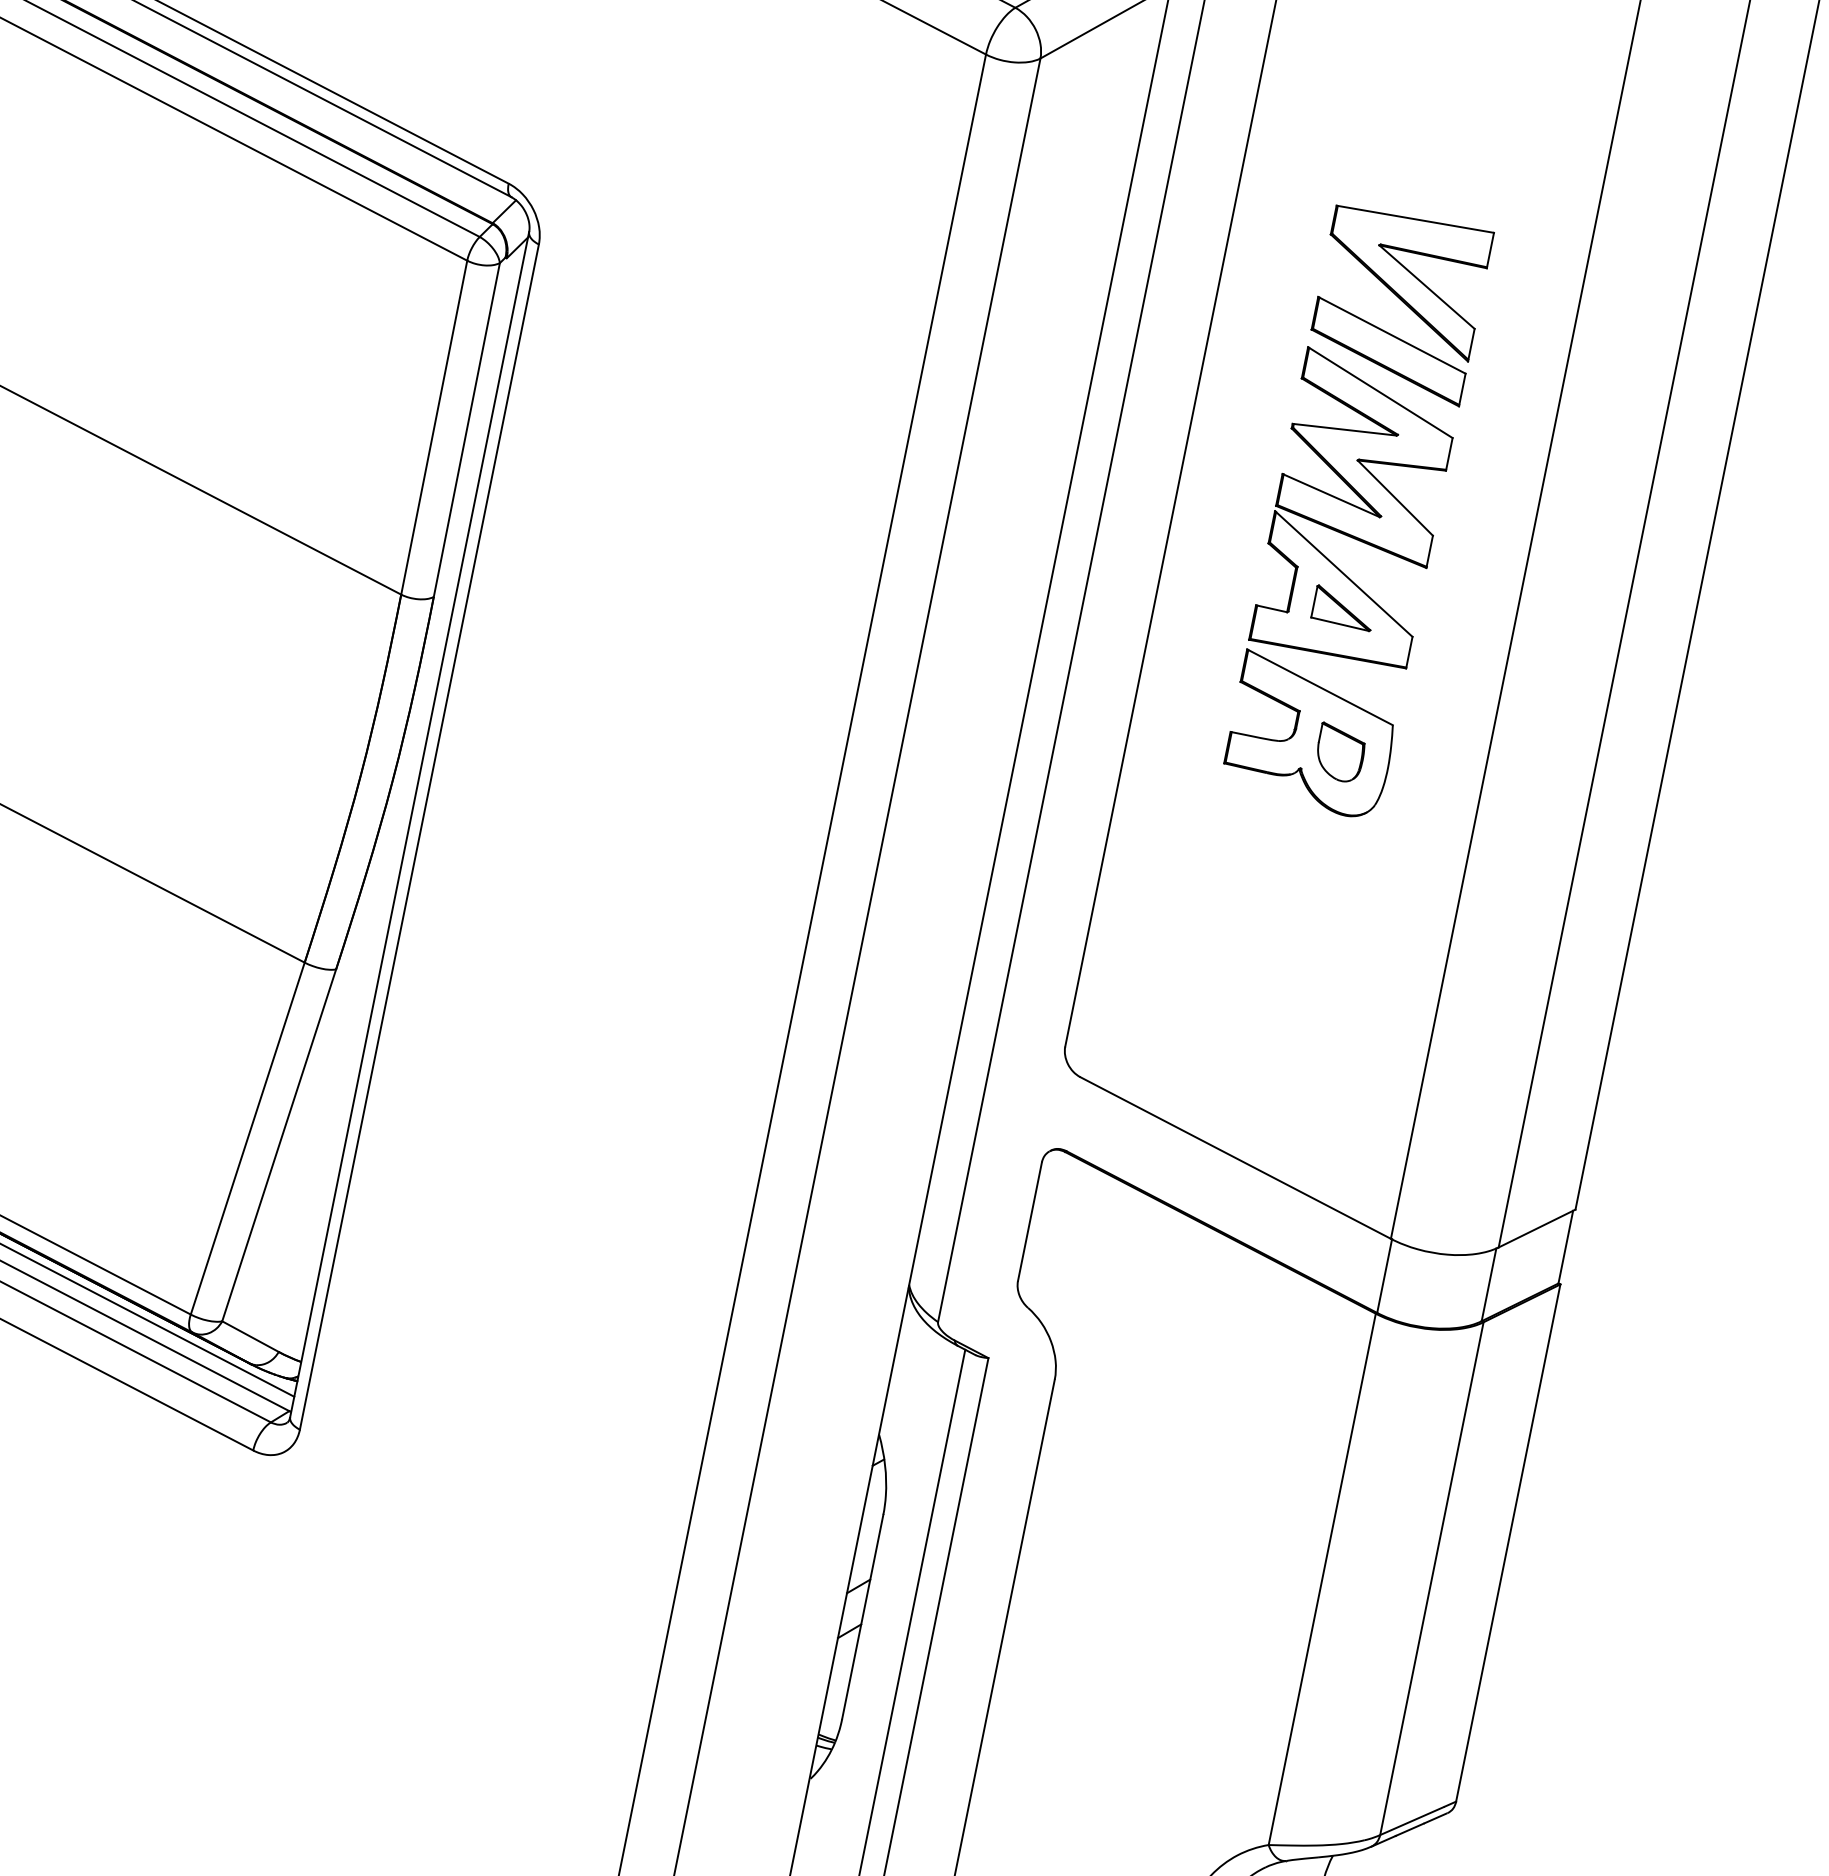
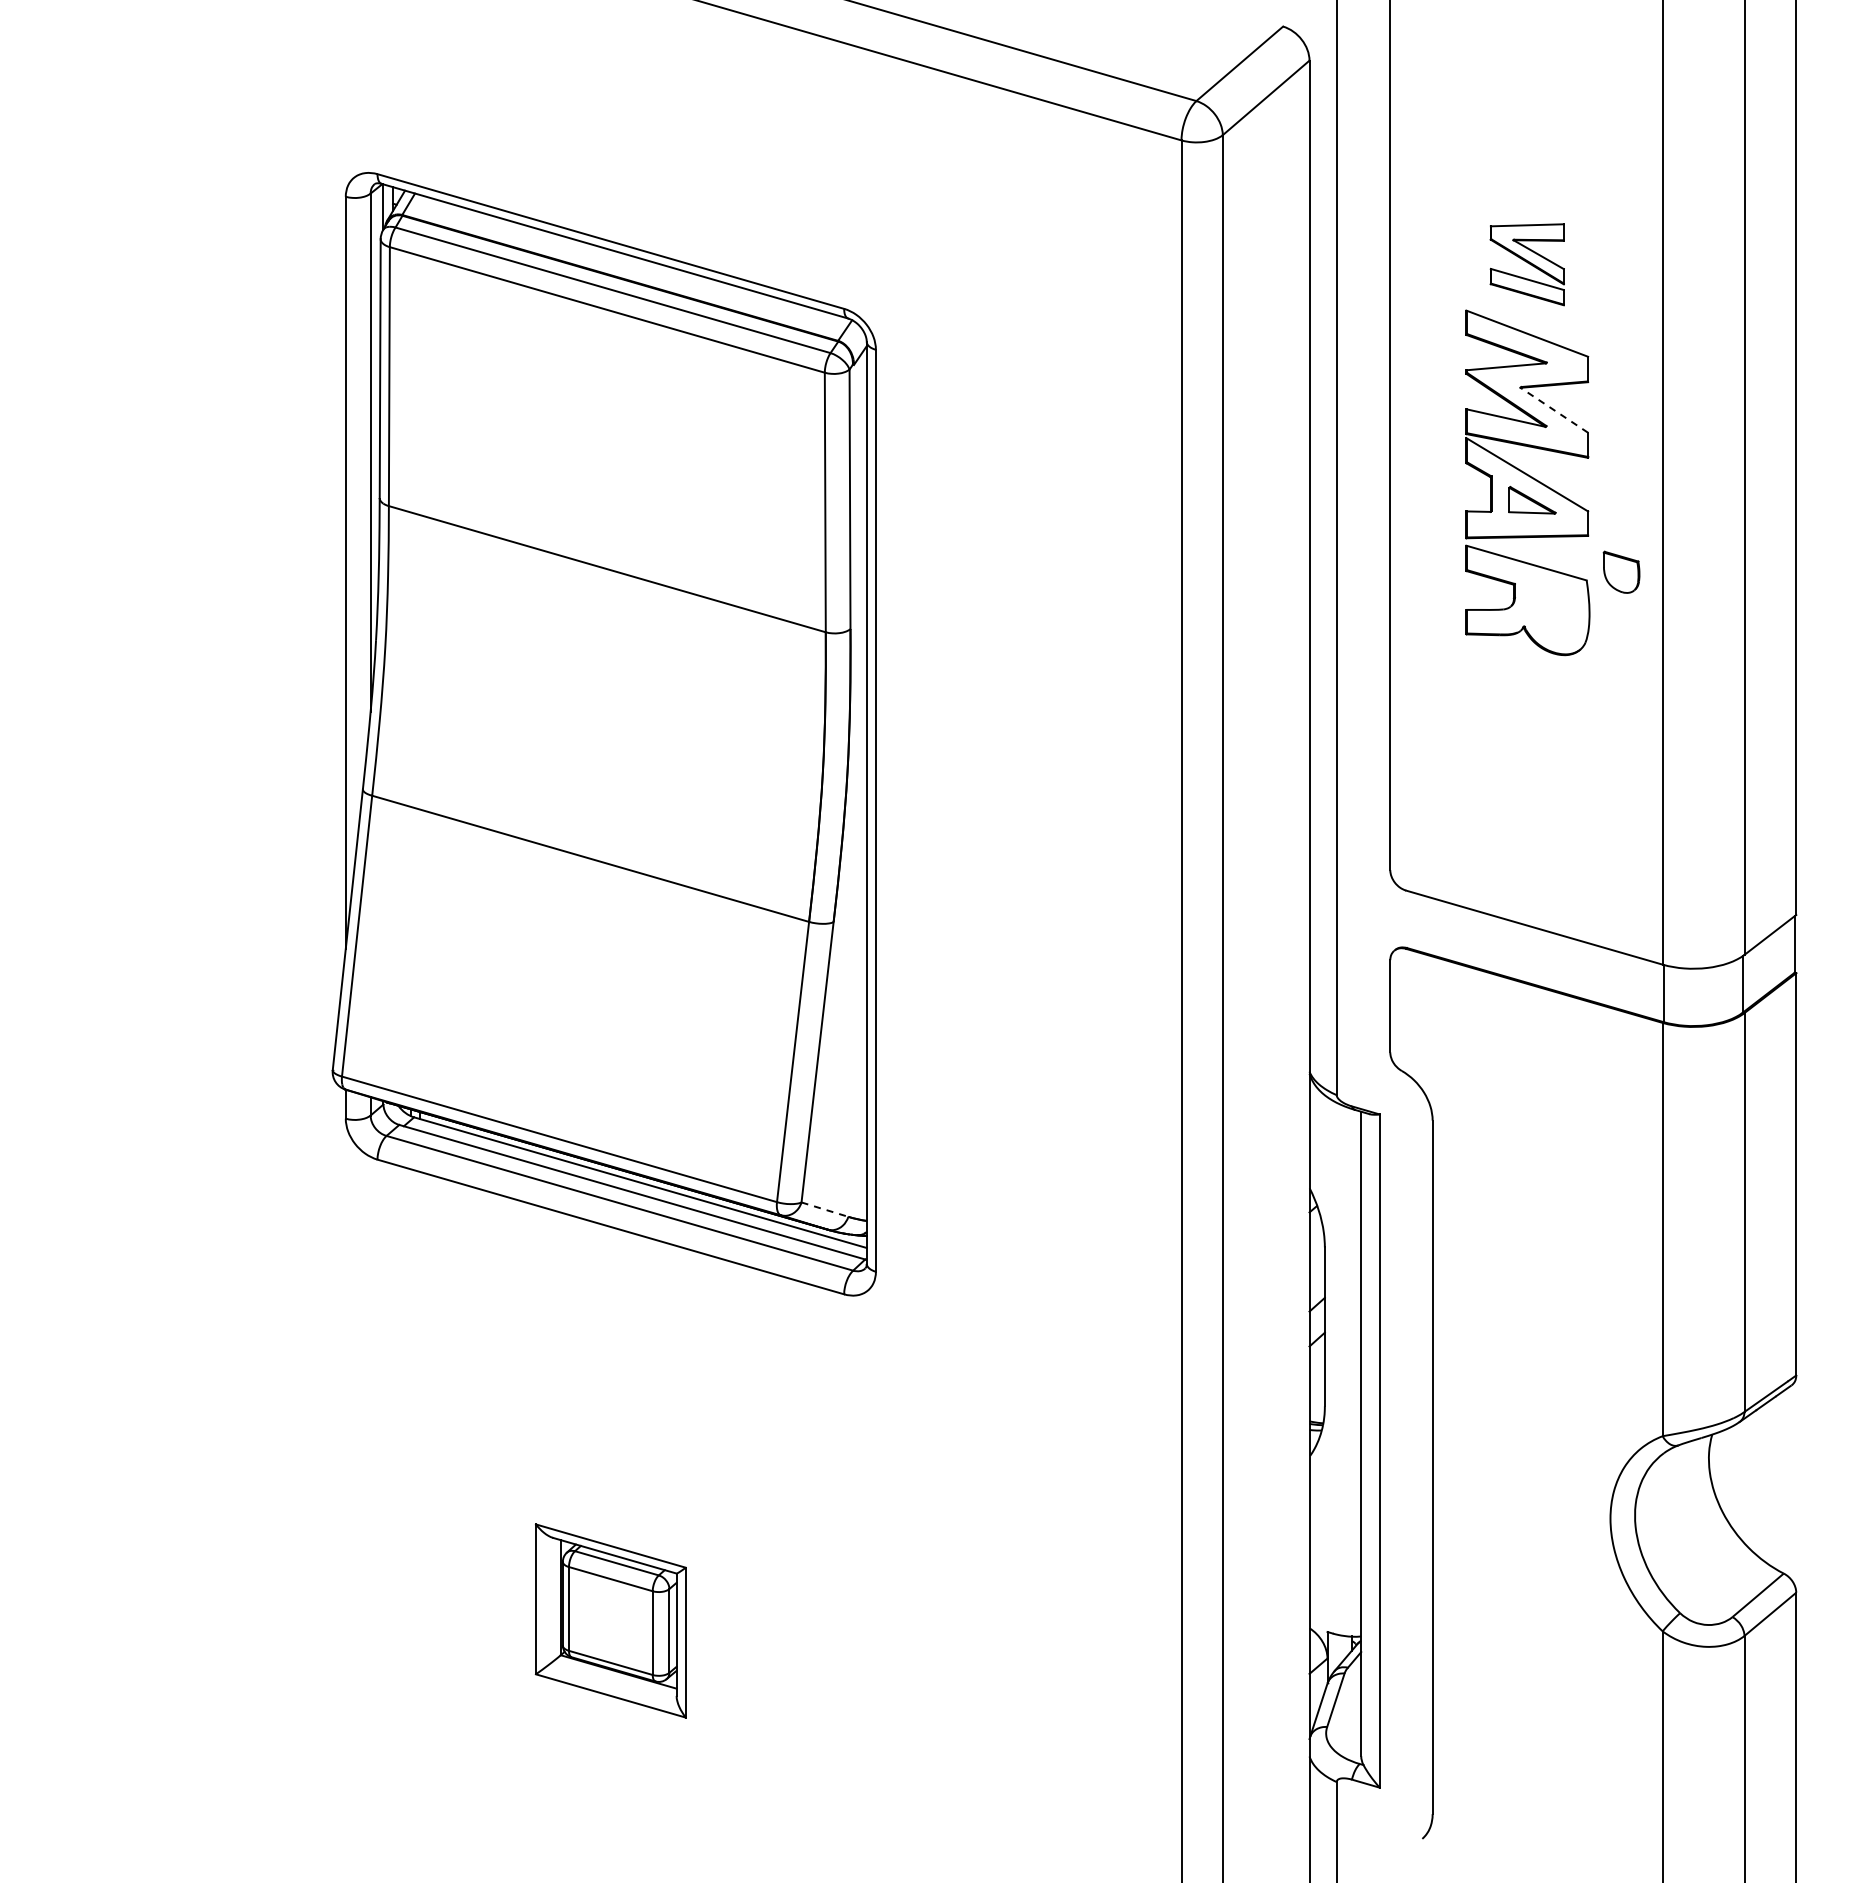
part: (1398, 303) -> (1527, 264), size x0.6
line: (1395, 498) -> (1554, 410), solid -> dashed
part: (1340, 752) -> (1621, 571), moved
line: (251, 1336) -> (825, 1209), solid -> dashed

